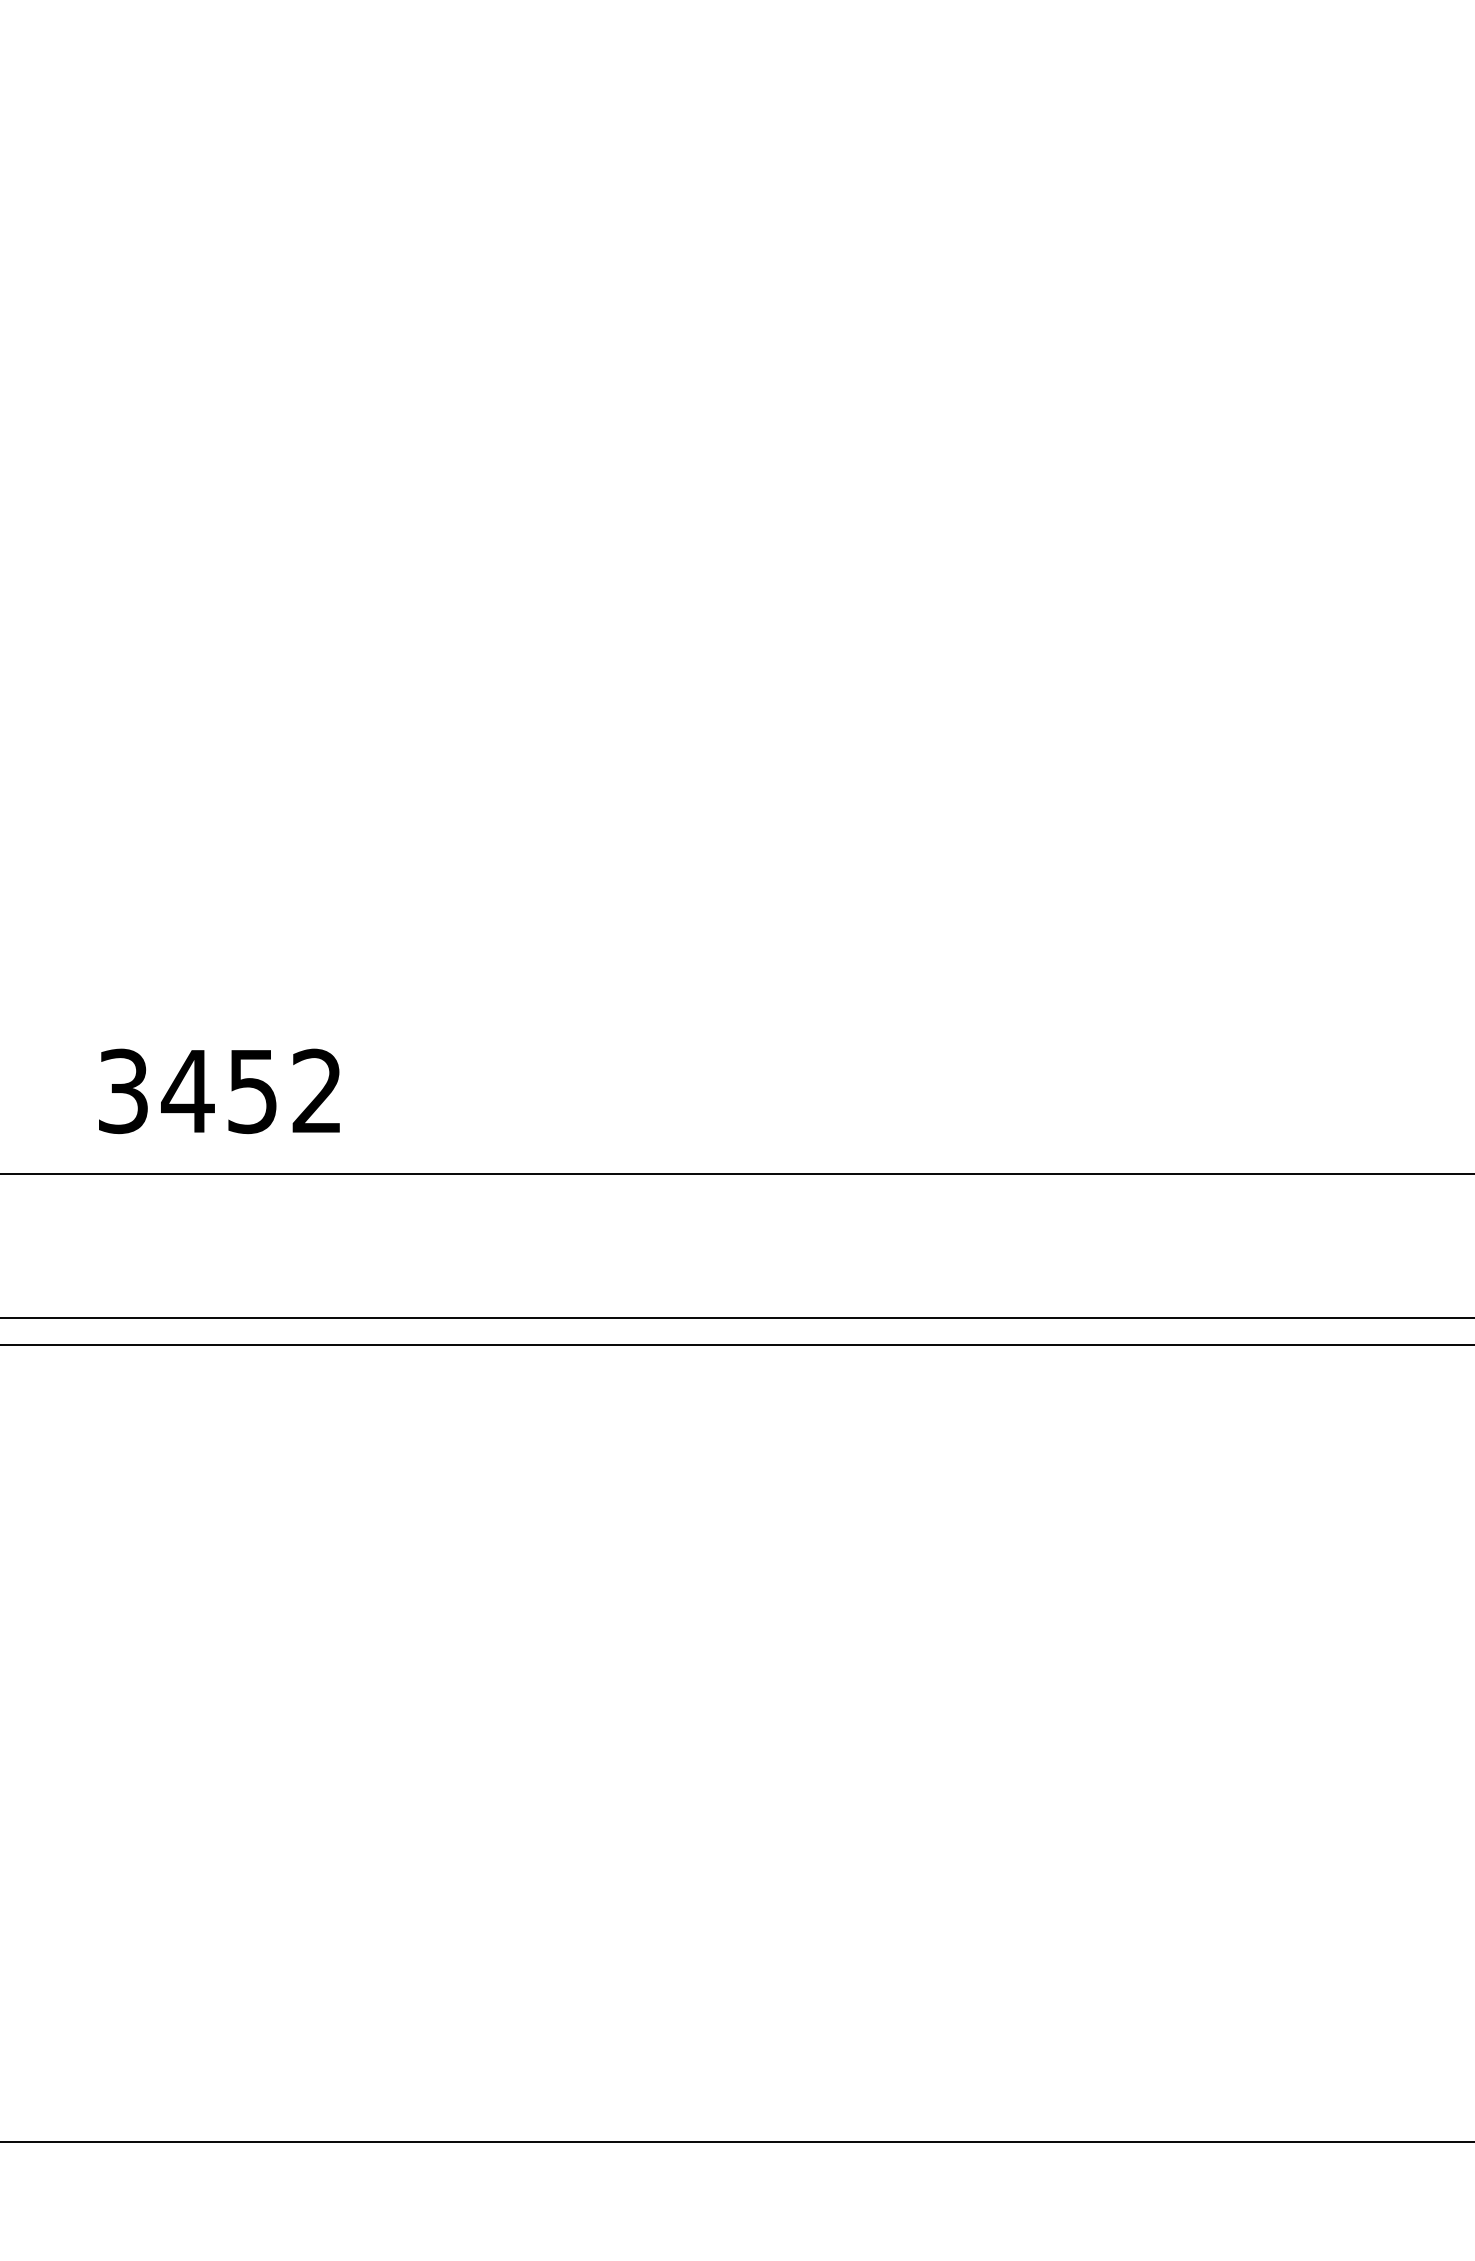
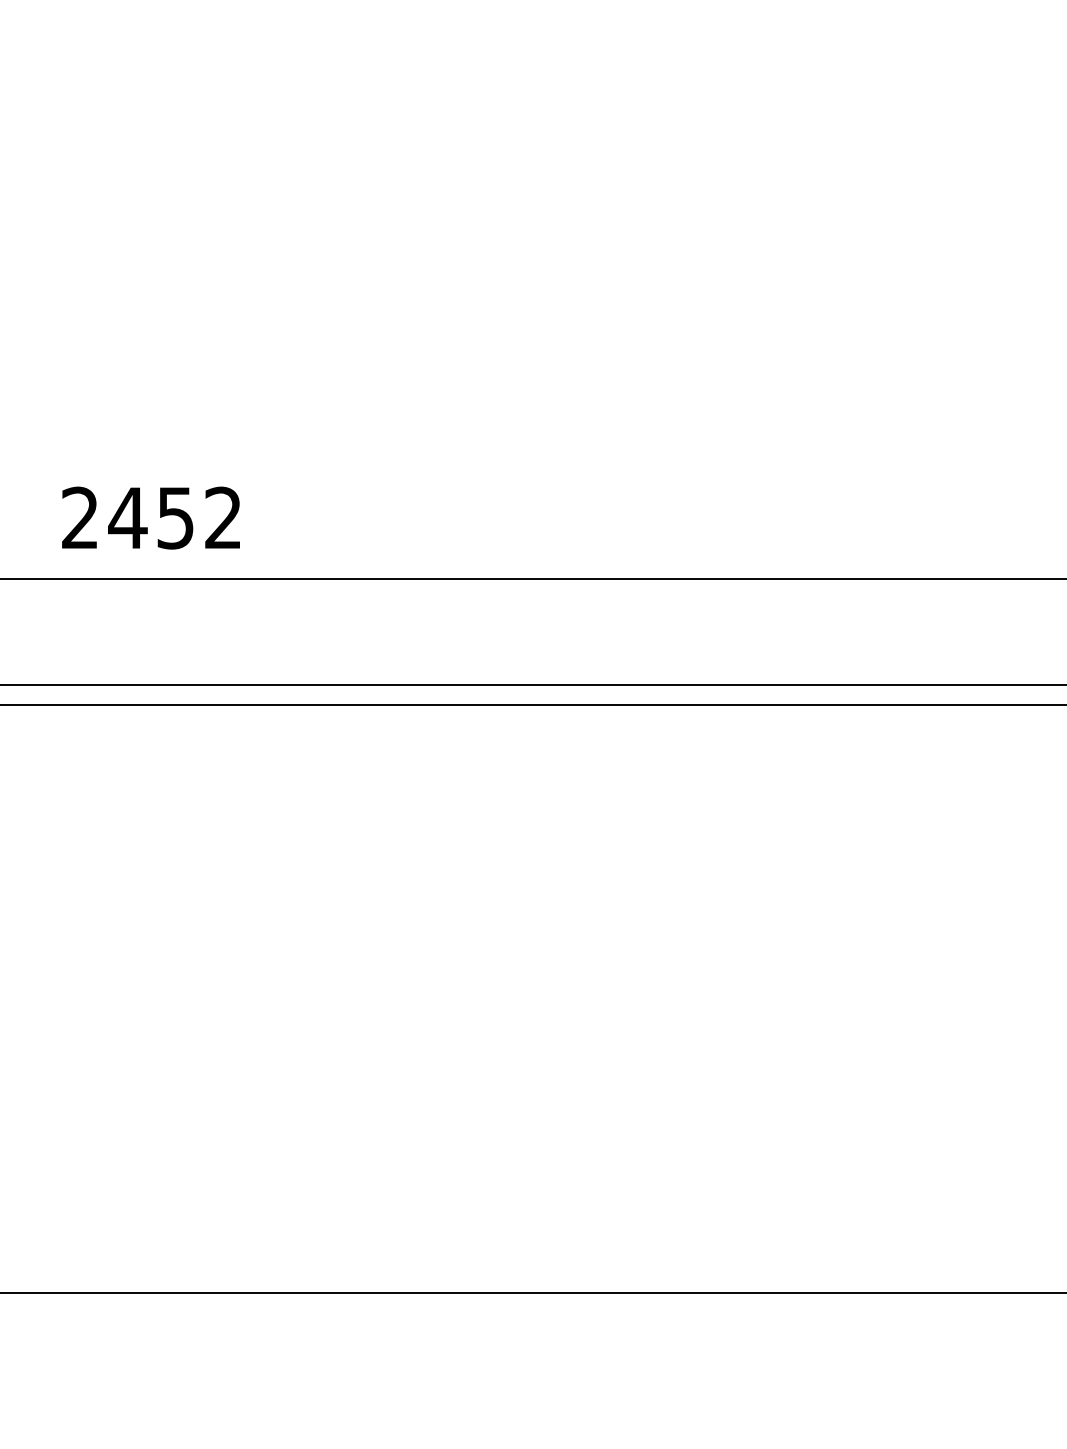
text: (122, 1091) -> (79, 518), 3452 -> 2452

